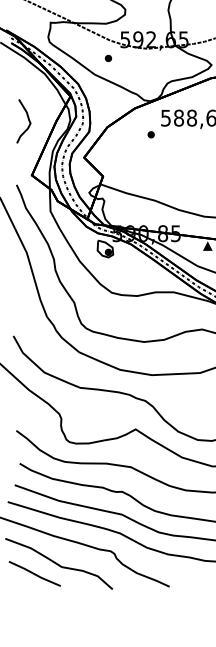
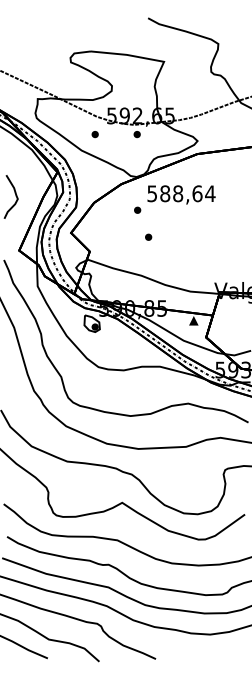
part: (150, 58) -> (136, 134), added
part: (162, 161) -> (148, 236), added

